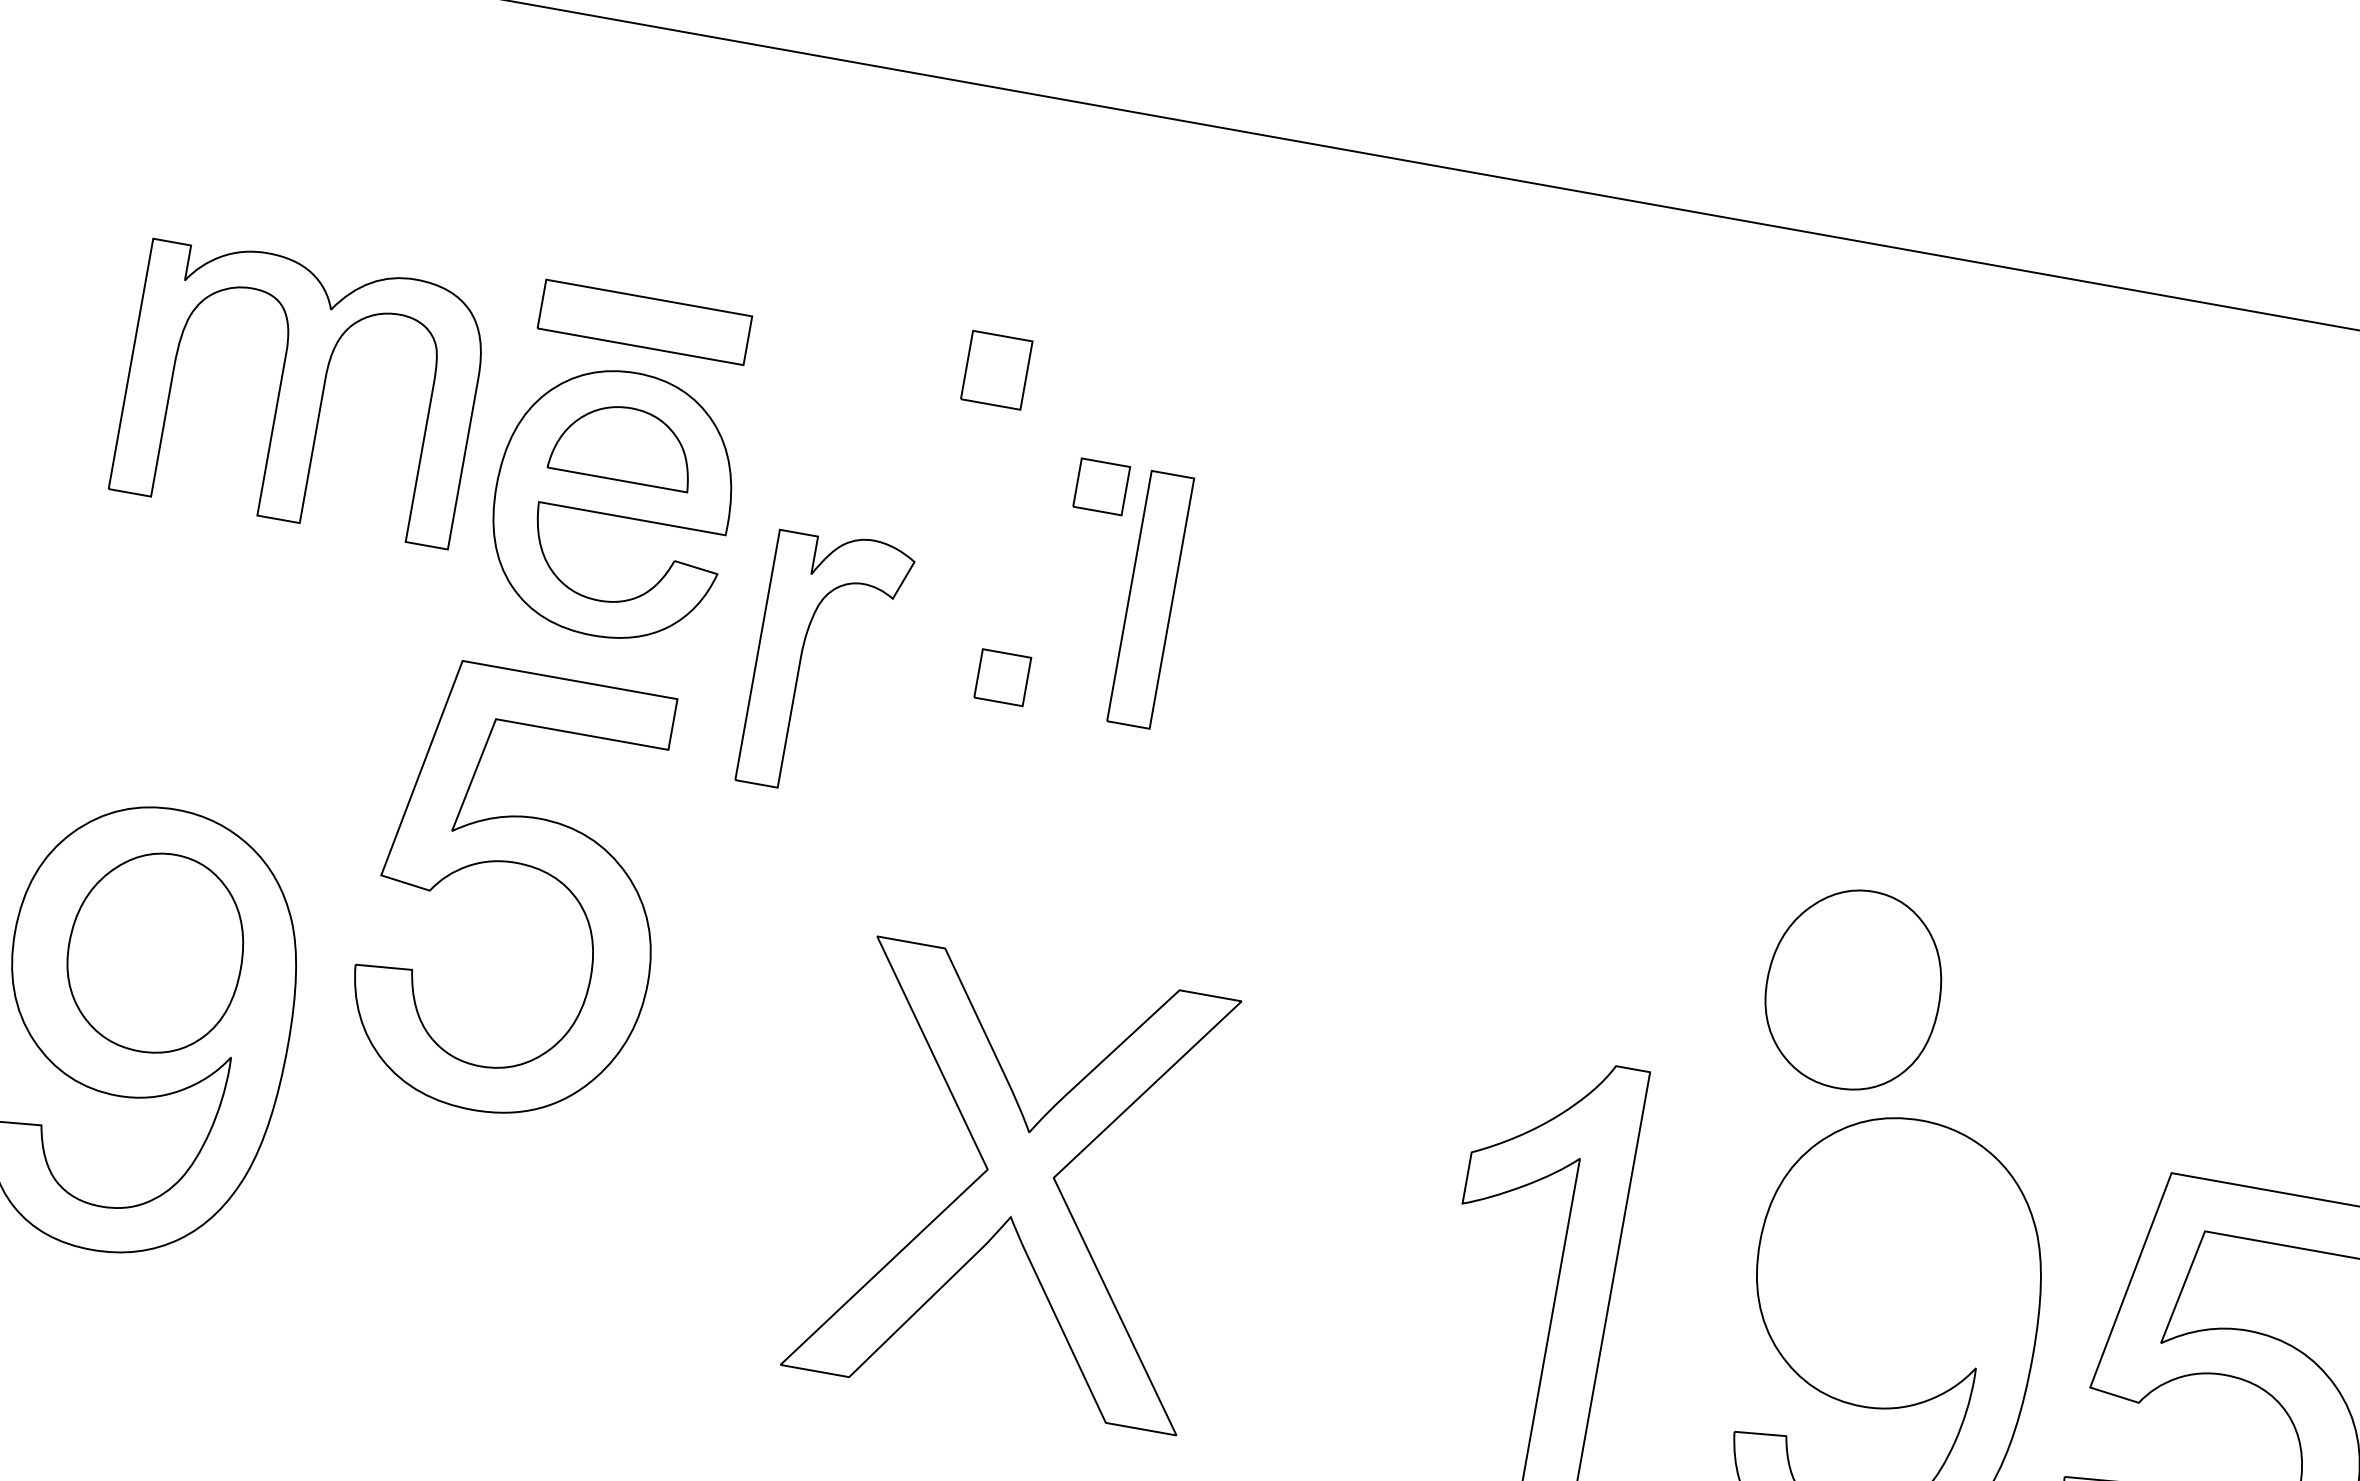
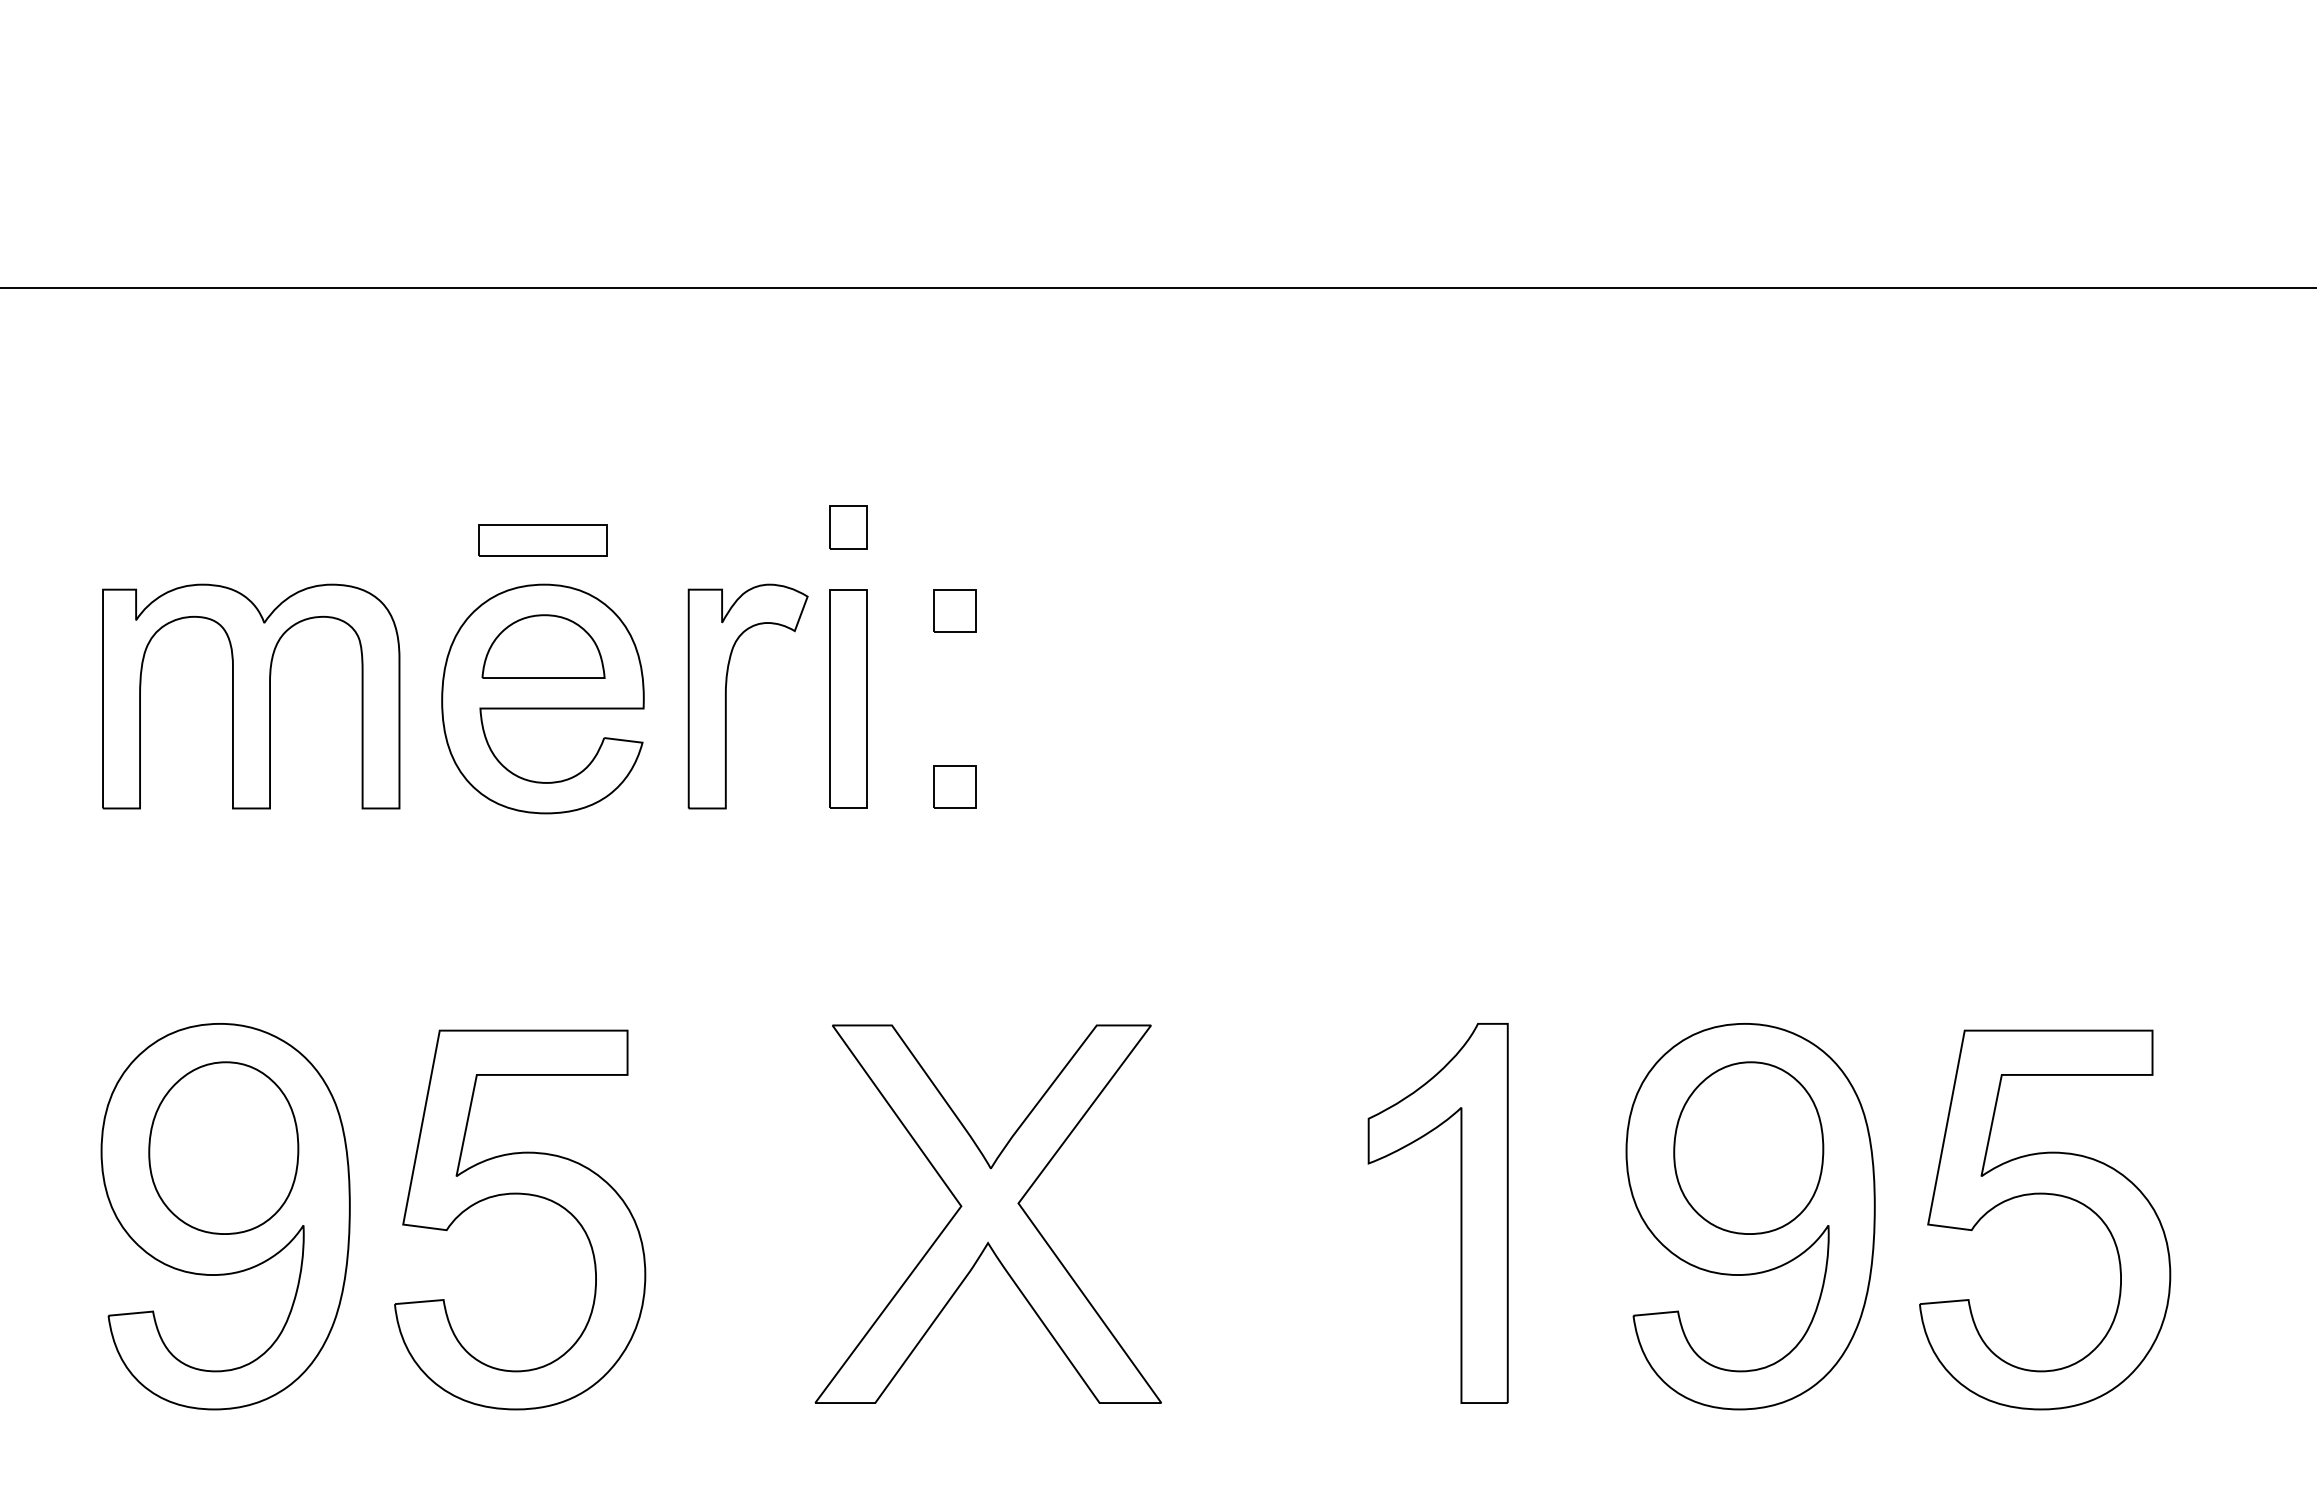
part: (644, 322) -> (542, 540), size x0.71
part: (996, 369) -> (848, 527), size x0.71
part: (301, 391) -> (251, 696), moved
part: (1150, 599) -> (848, 698), moved
part: (801, 659) -> (726, 696), moved
part: (1002, 676) -> (954, 786), moved
part: (528, 867) -> (526, 1195), moved
part: (1853, 988) -> (1748, 1147), moved

